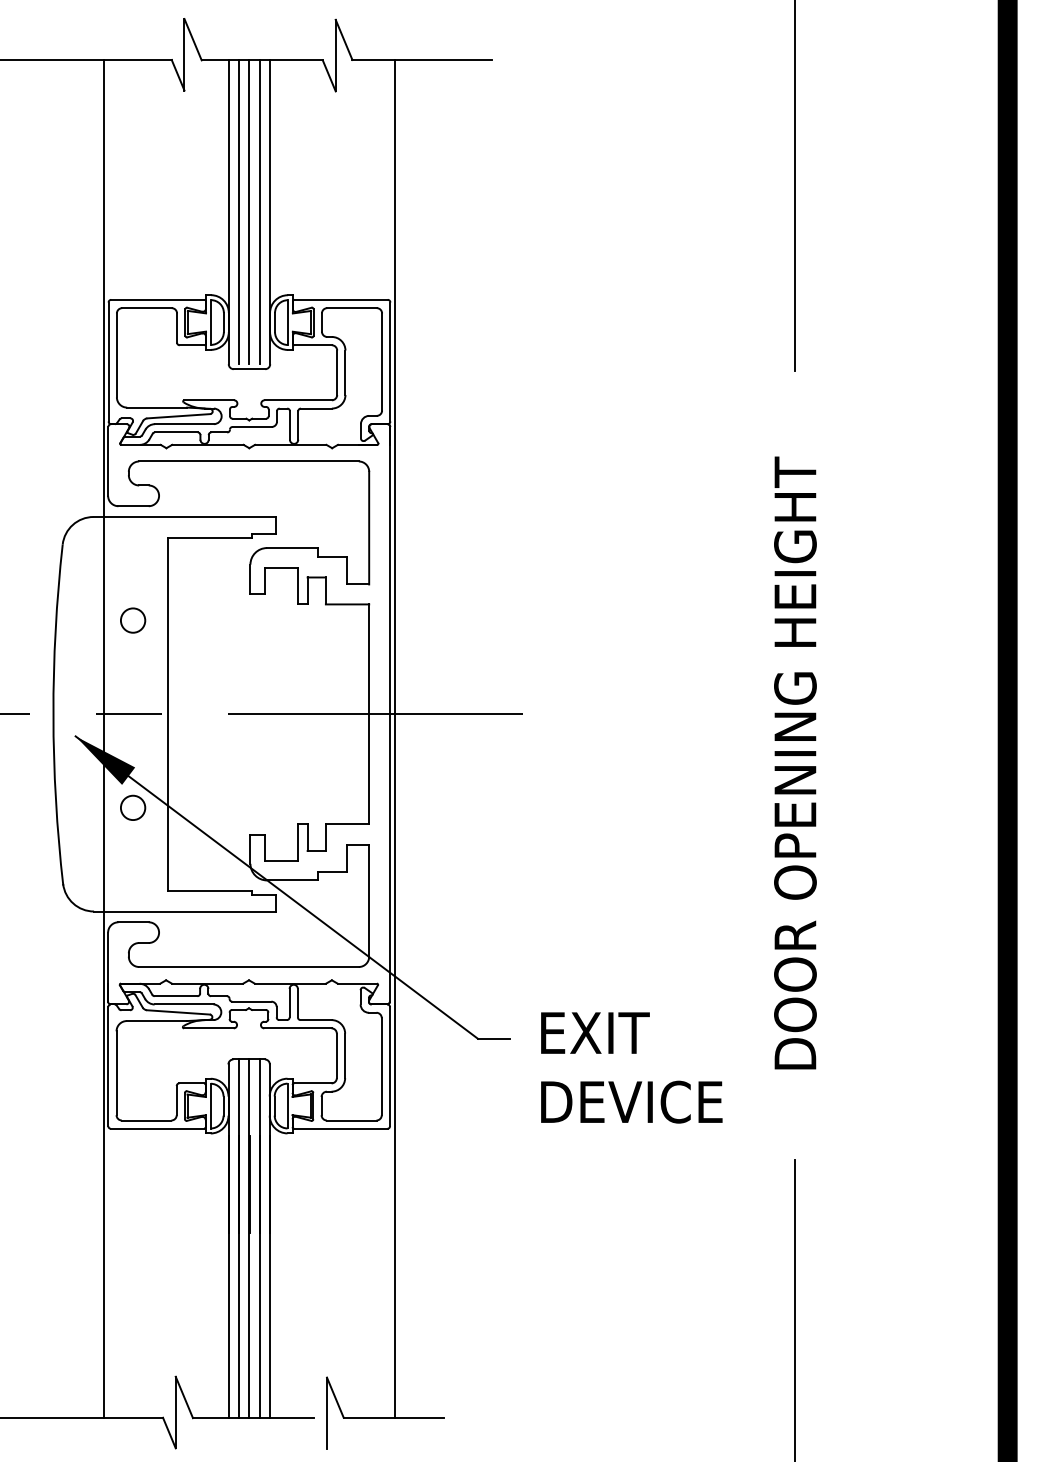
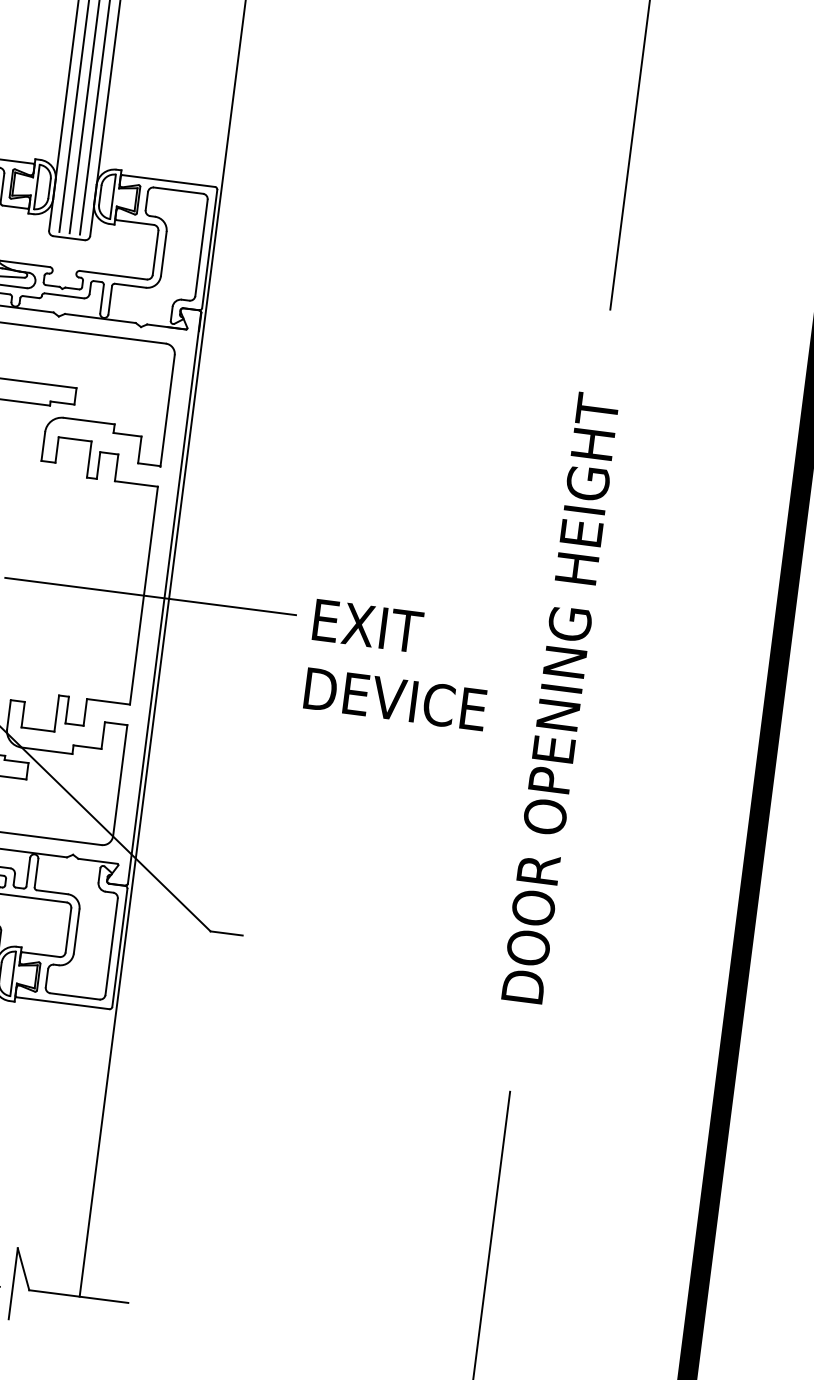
text: (631, 1067) -> (399, 664), moved

